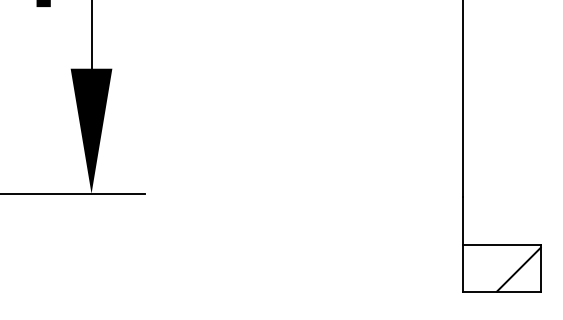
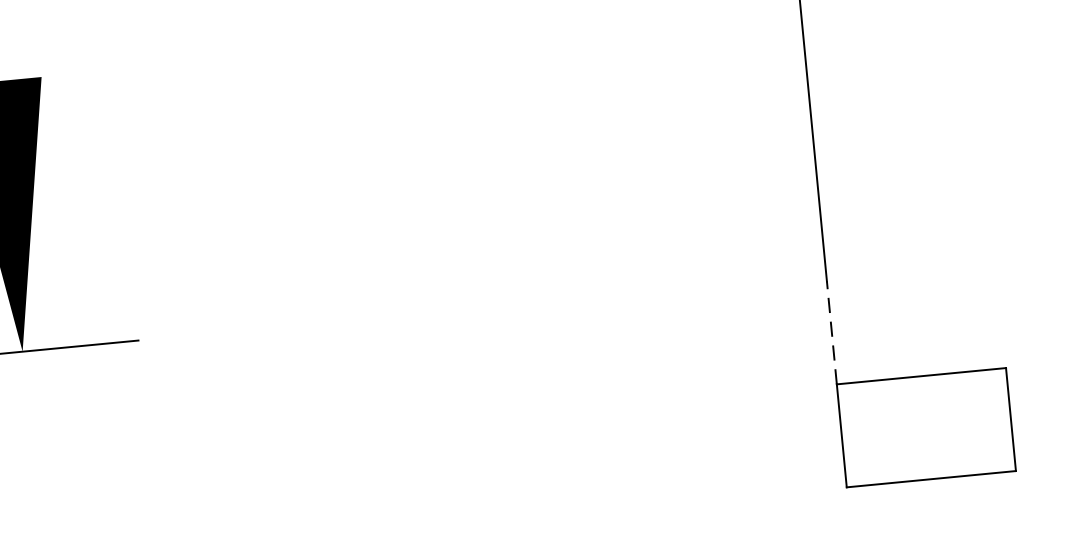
line: (463, 220) -> (832, 332), solid -> dashed
hatch: (518, 269) -> (961, 426), removed

